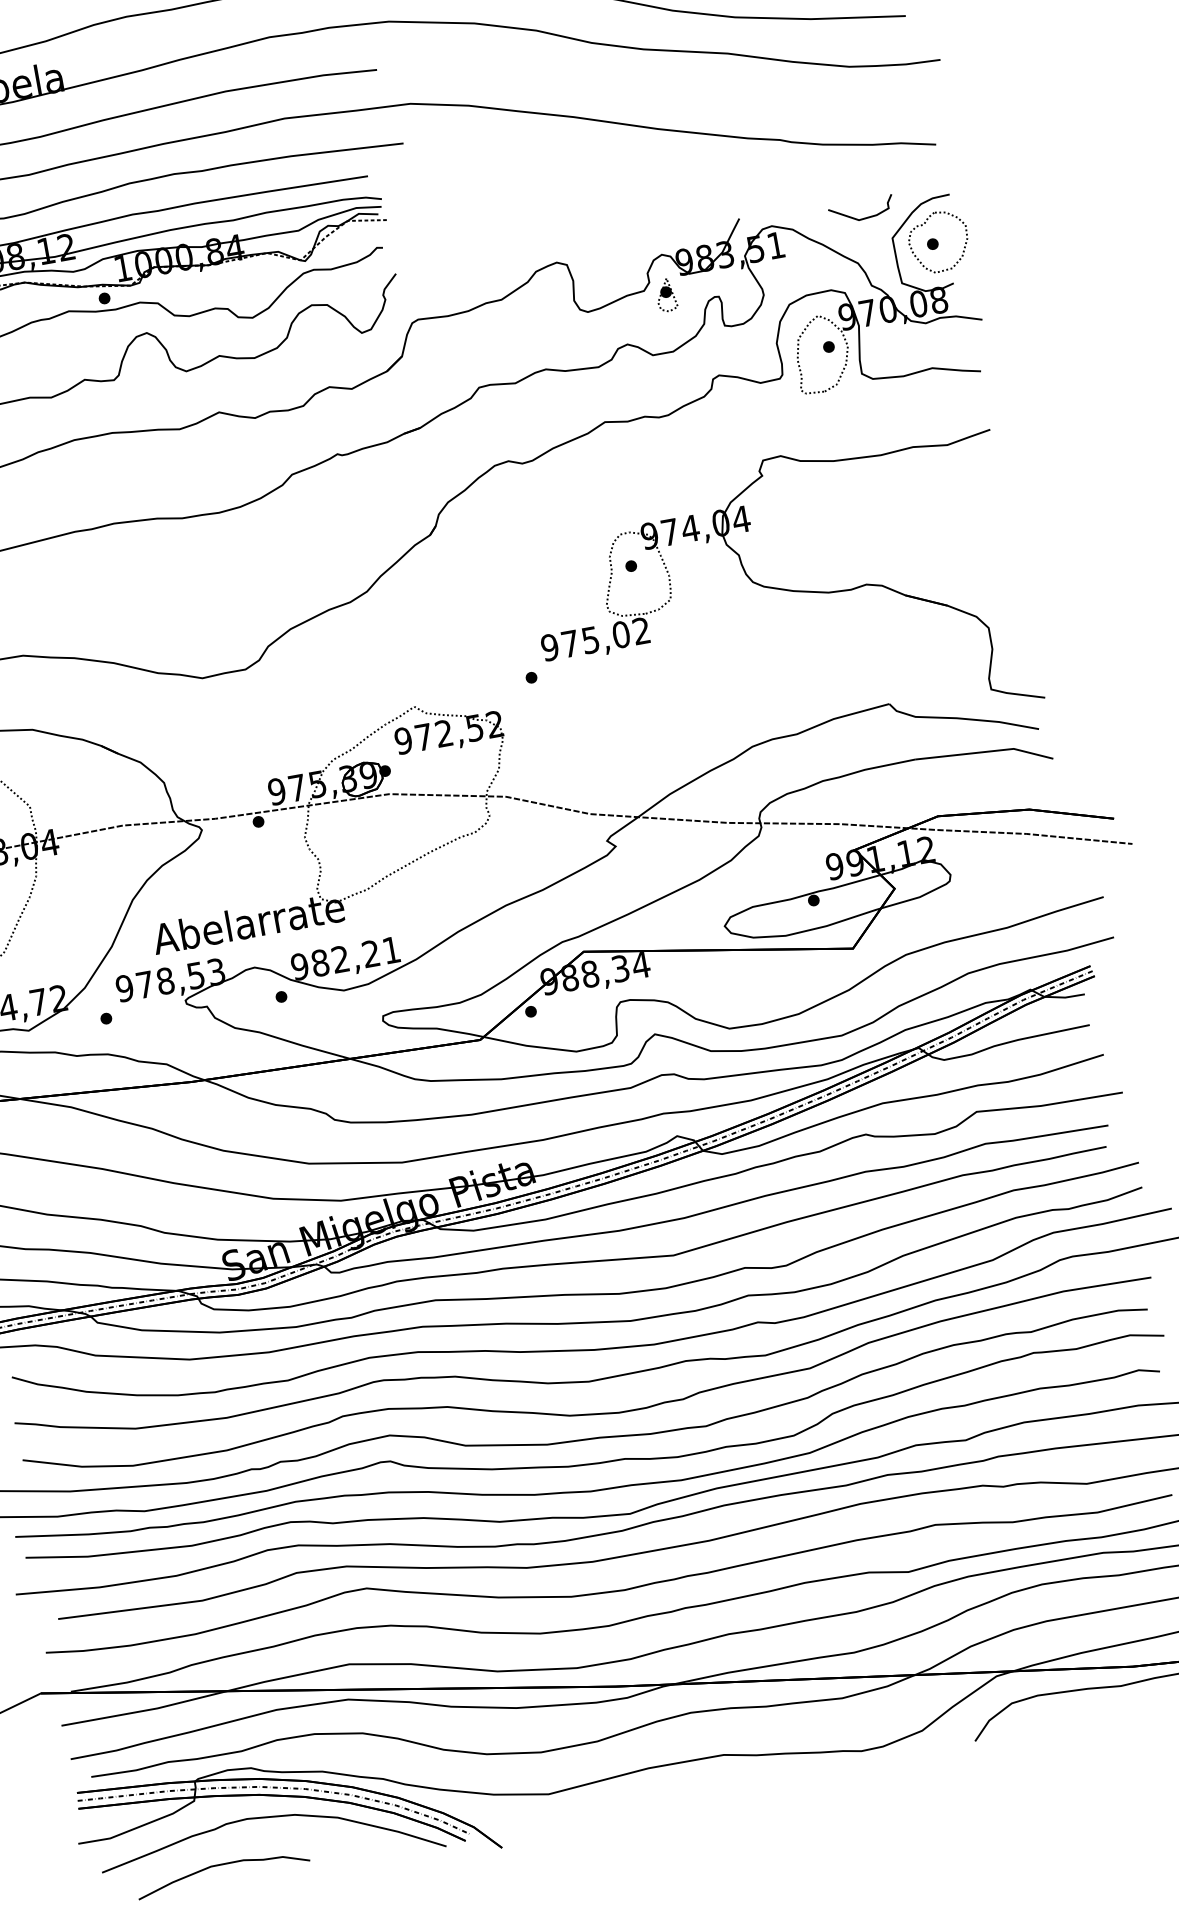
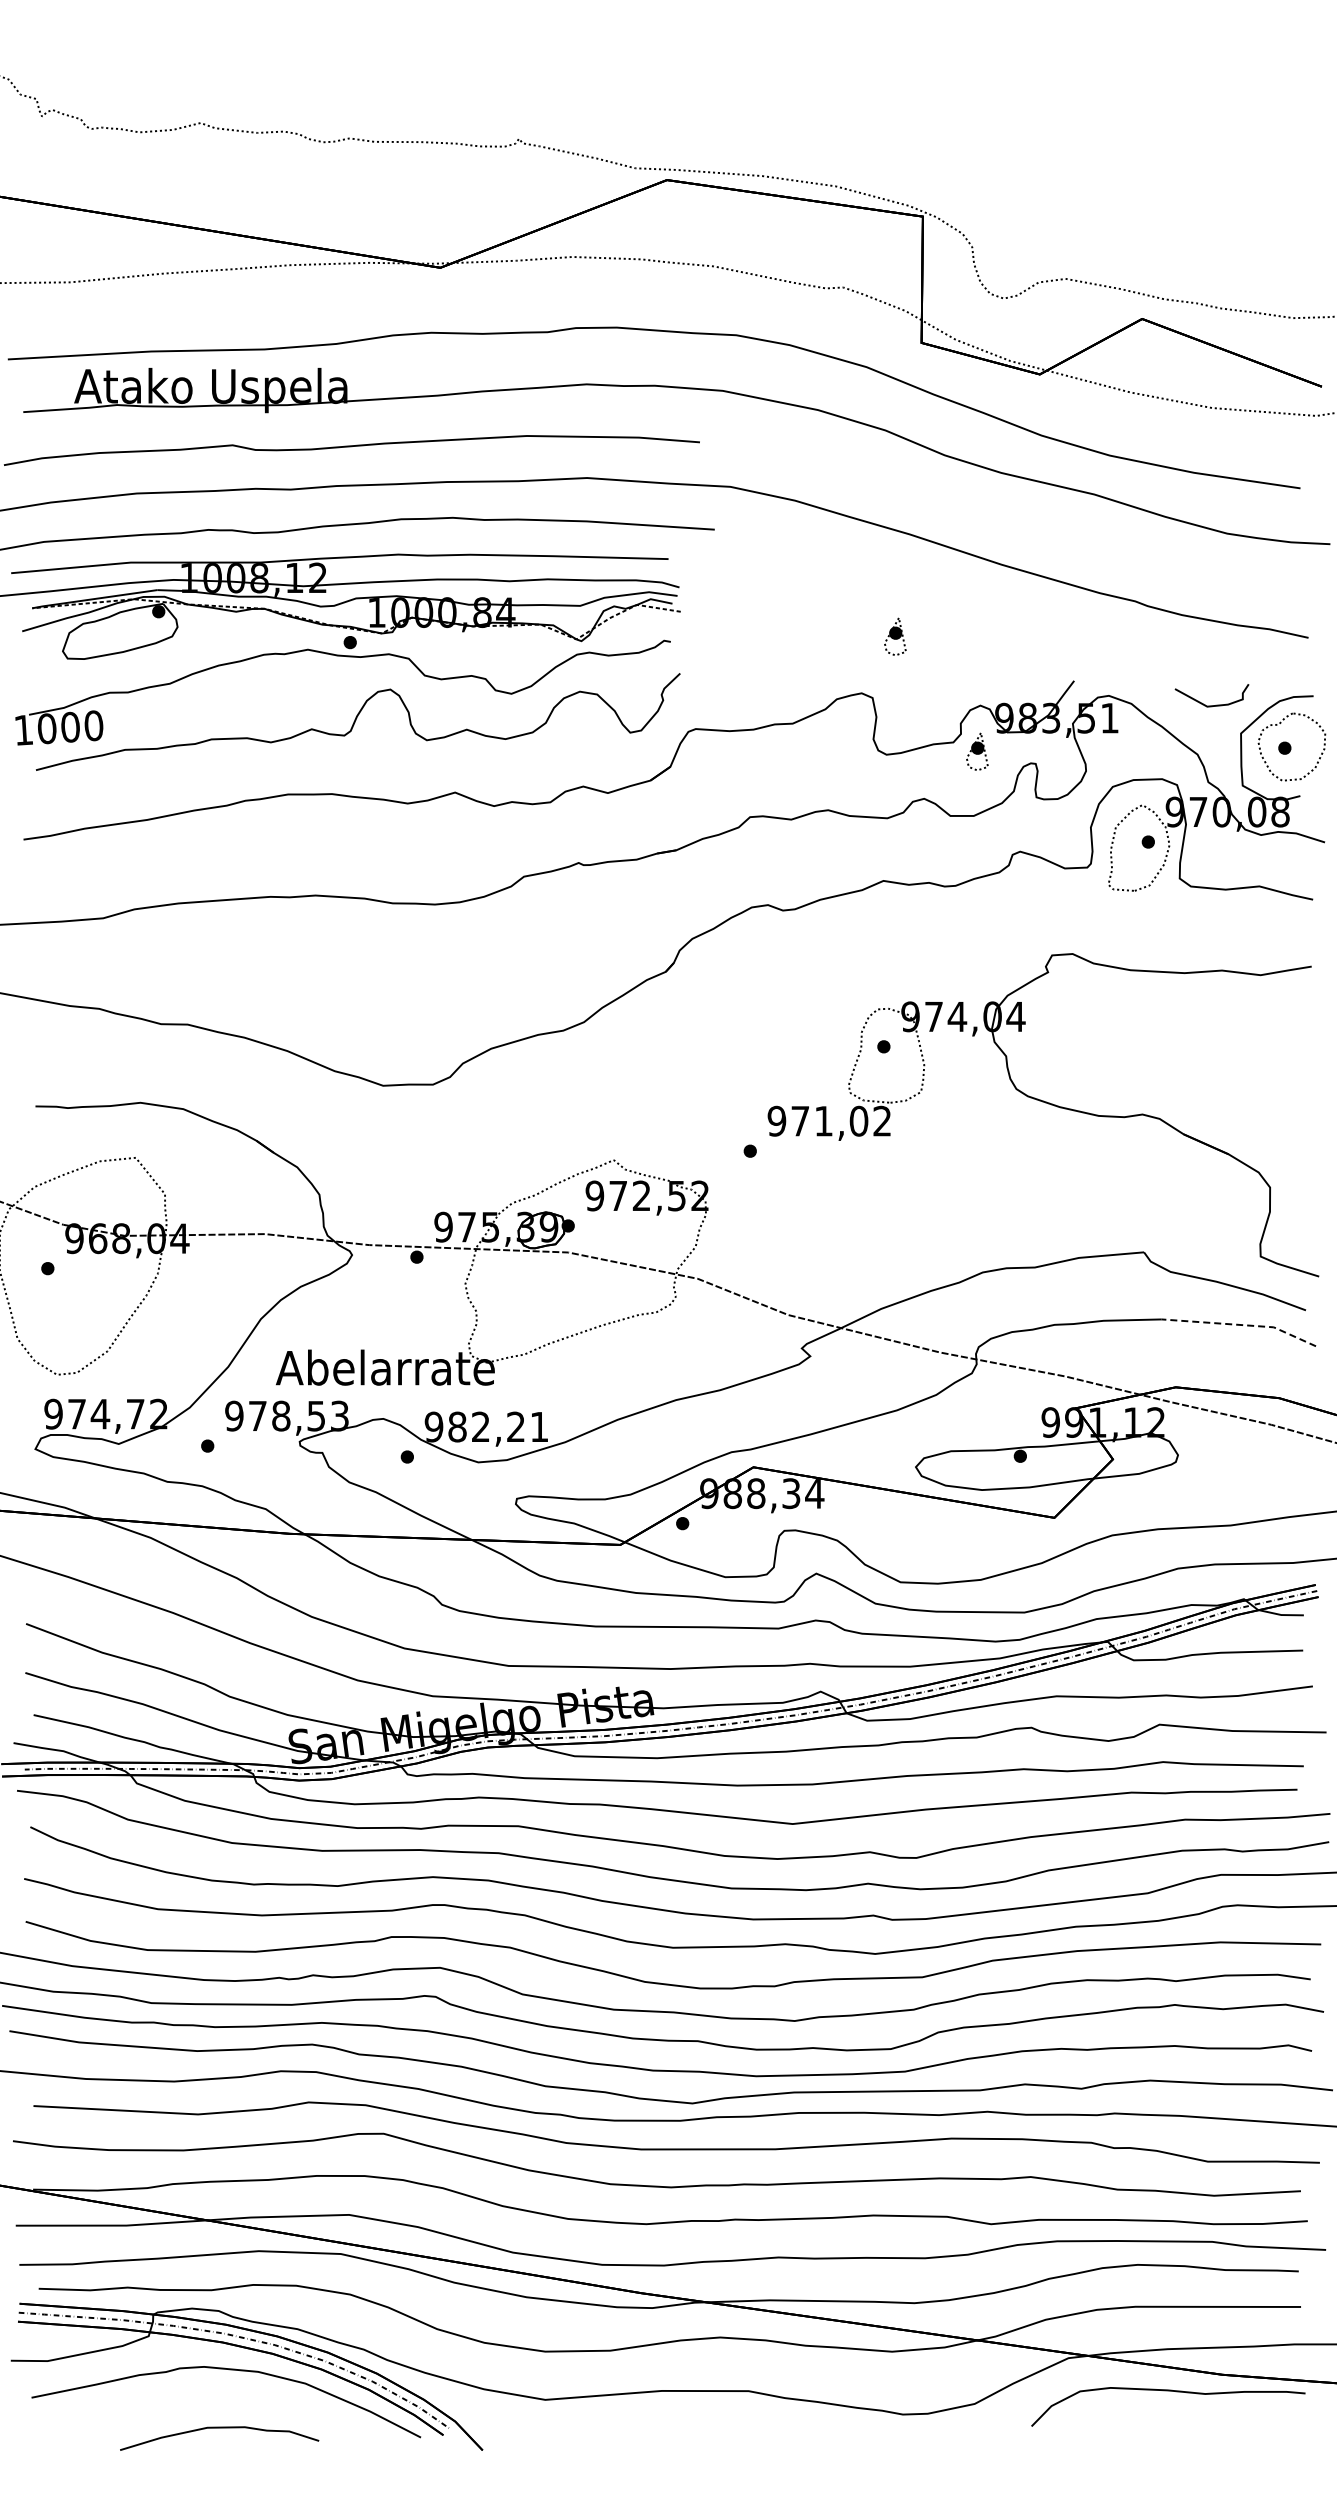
part: (577, 207) -> (895, 636), added
text: (590, 640) -> (823, 1121), 975,02 -> 971,02
line: (985, 752) -> (1241, 1325), solid -> dashed
curve: (221, 1865) -> (219, 2428), moved

